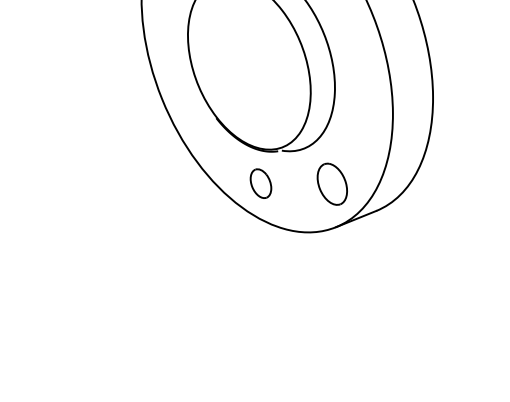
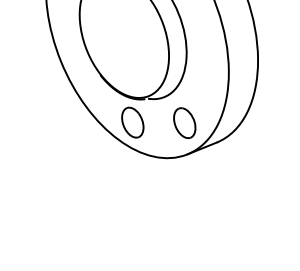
part: (260, 183) -> (132, 122), size x1.43

